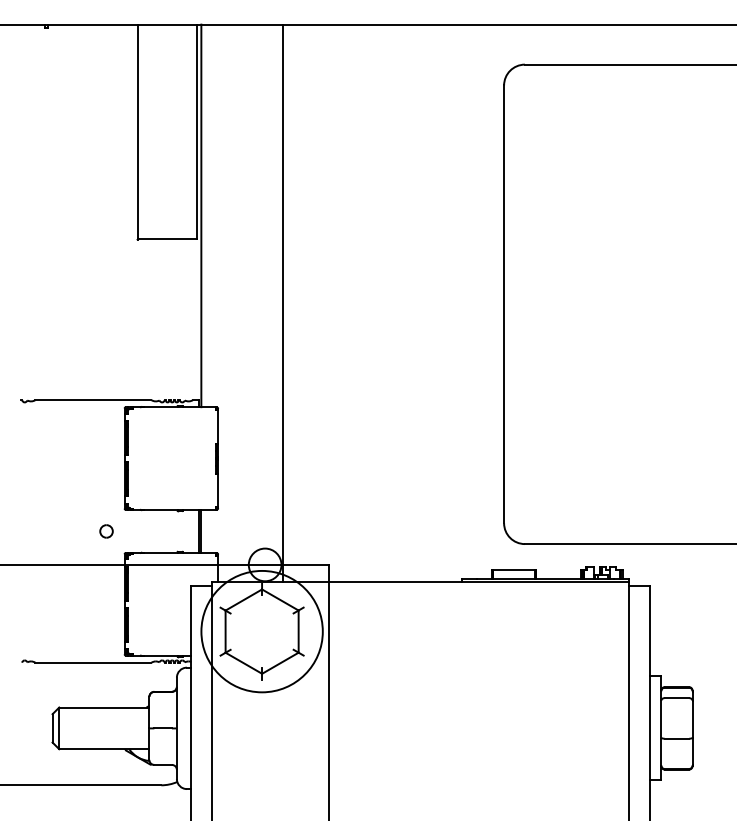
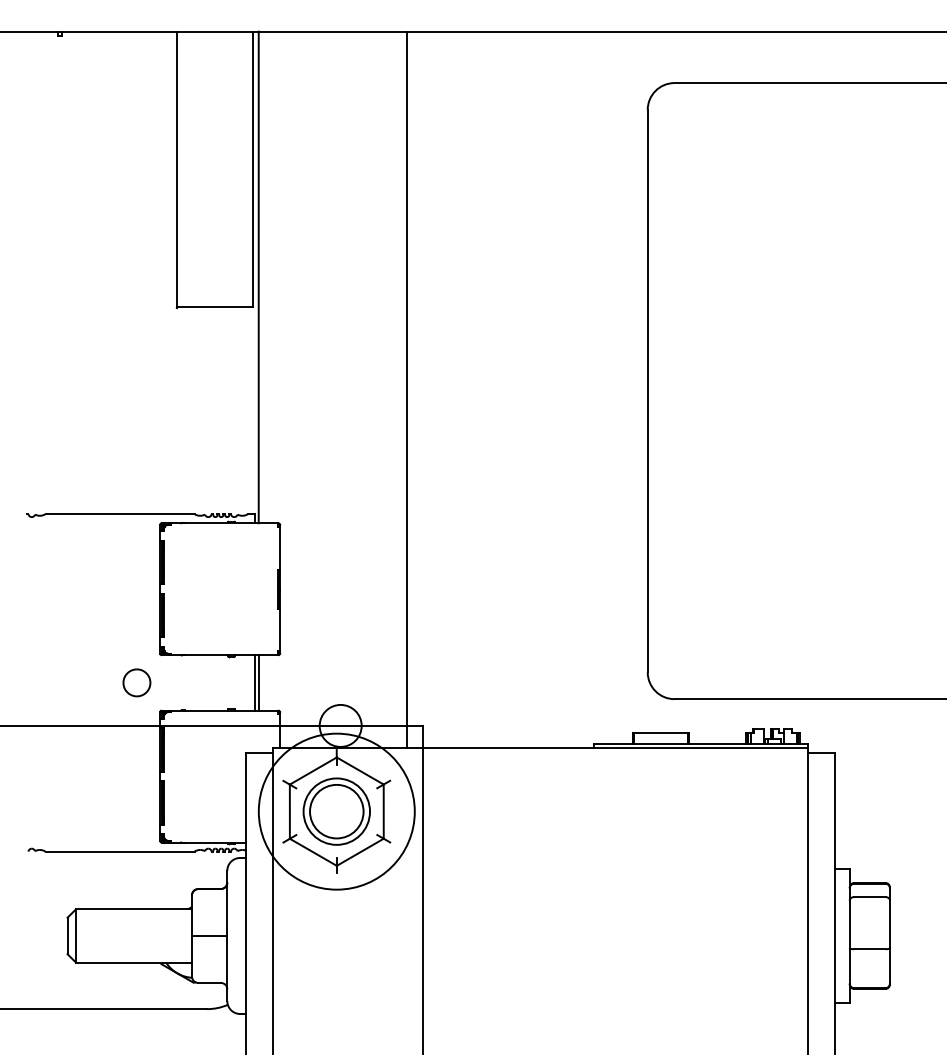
line: (282, 302) -> (406, 388), moved
part: (106, 531) -> (136, 682), size x1.67
part: (261, 631) -> (336, 811), added

